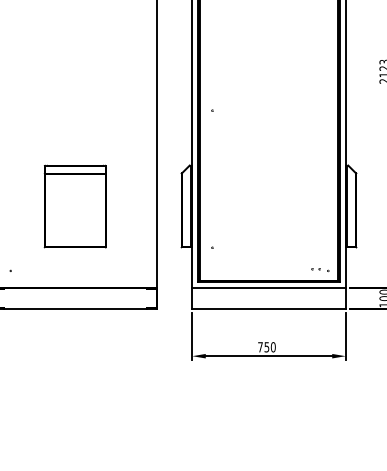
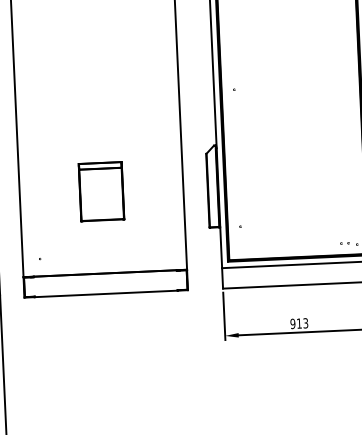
part: (74, 206) -> (100, 191), size x0.7
text: (266, 347) -> (298, 323), 750 -> 913

